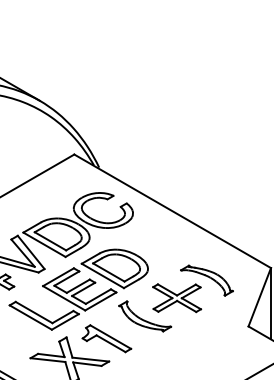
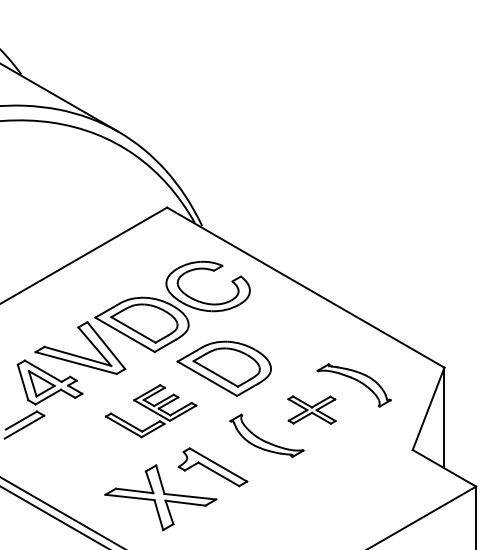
part: (176, 297) -> (311, 409), size x0.7
part: (62, 298) -> (150, 410), size x0.6

